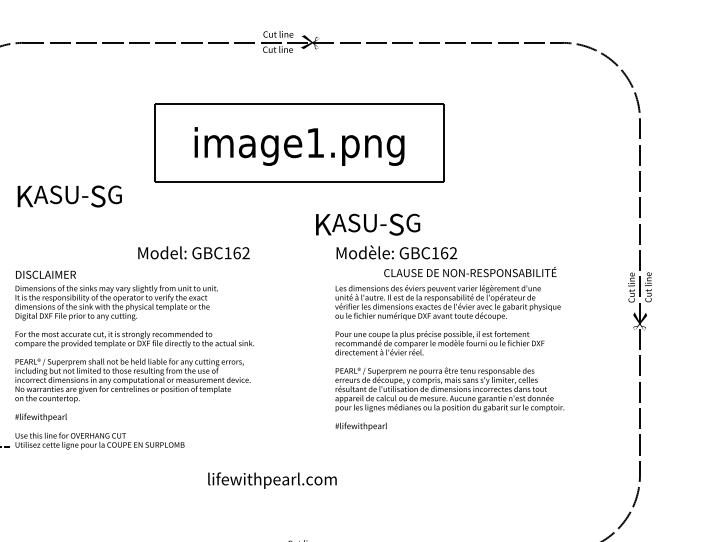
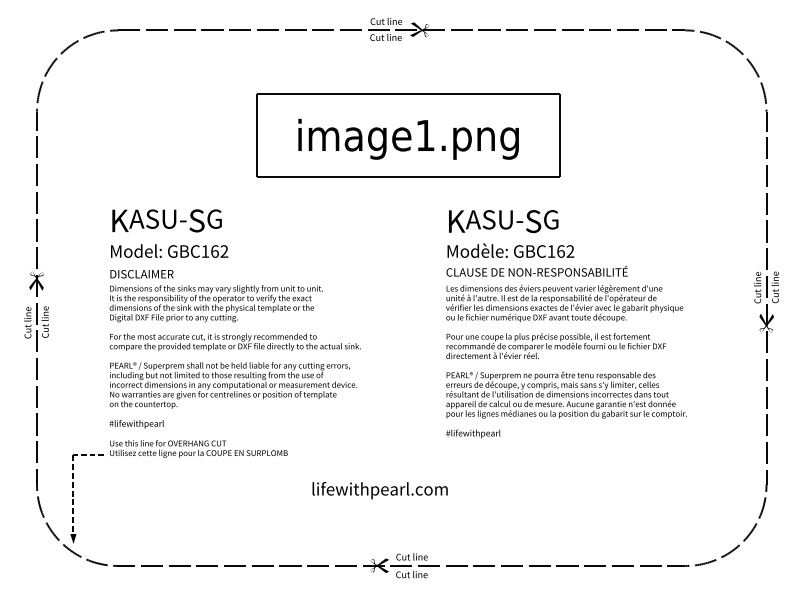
text: (69, 196) -> (166, 220), moved
text: (367, 224) -> (503, 221), moved
text: (193, 252) -> (169, 250), moved
text: (469, 271) -> (536, 270), moved

